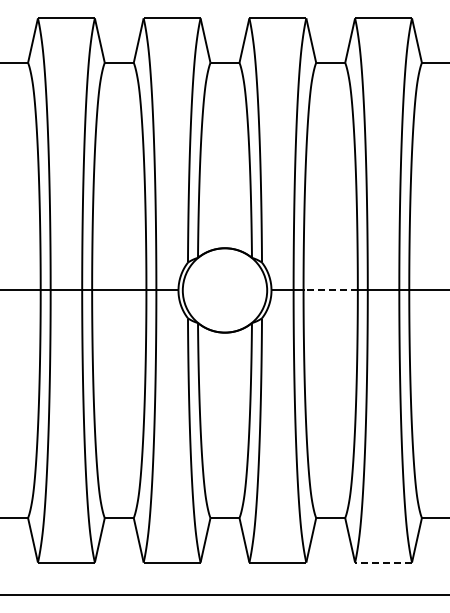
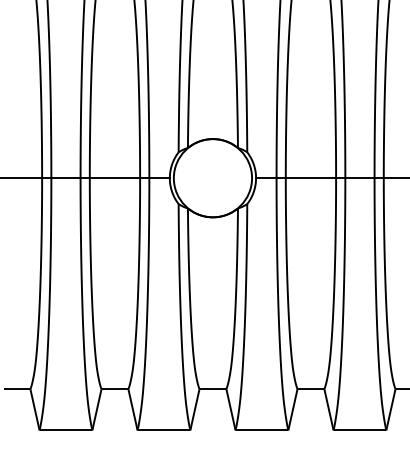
line: (330, 290) -> (310, 178), dashed -> solid
line: (383, 562) -> (359, 430), dashed -> solid

